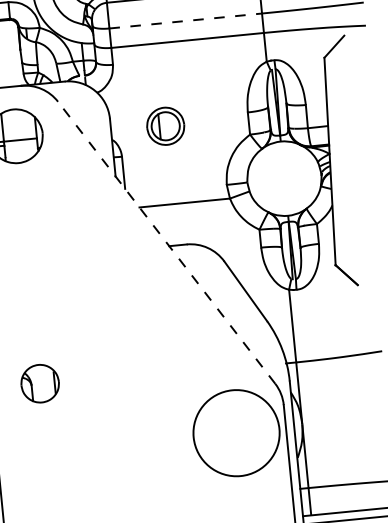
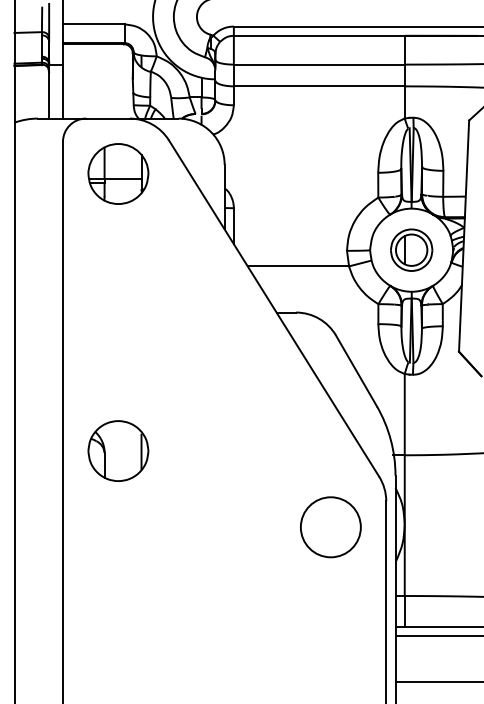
line: (185, 20) -> (319, 64), dashed -> solid
part: (165, 125) -> (411, 249), moved
line: (166, 242) -> (273, 308), dashed -> solid
part: (40, 383) -> (118, 450), size x1.43
circle: (236, 433) -> (330, 527), size x0.62

